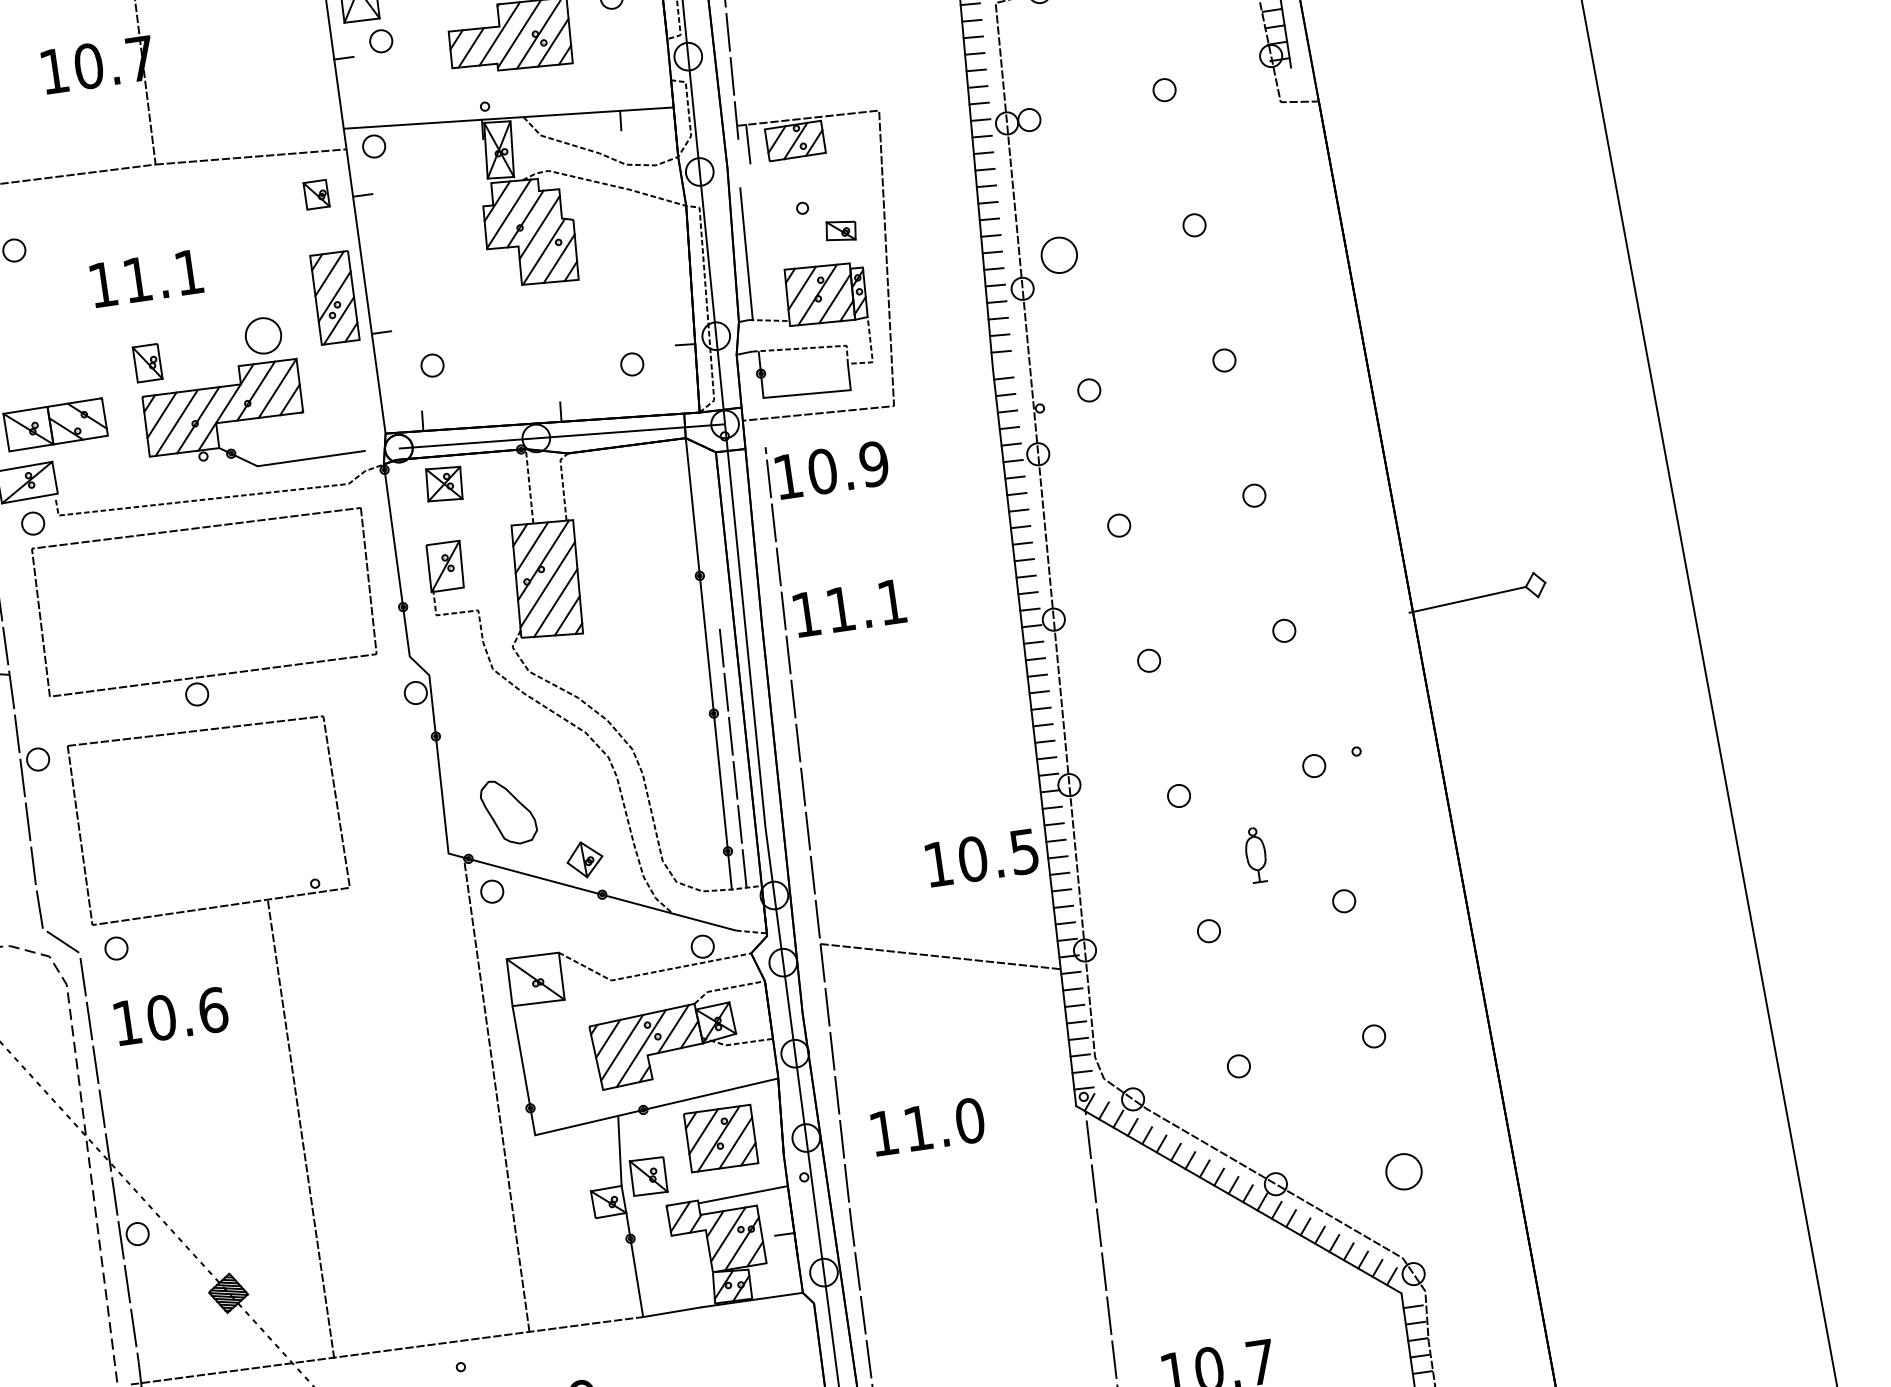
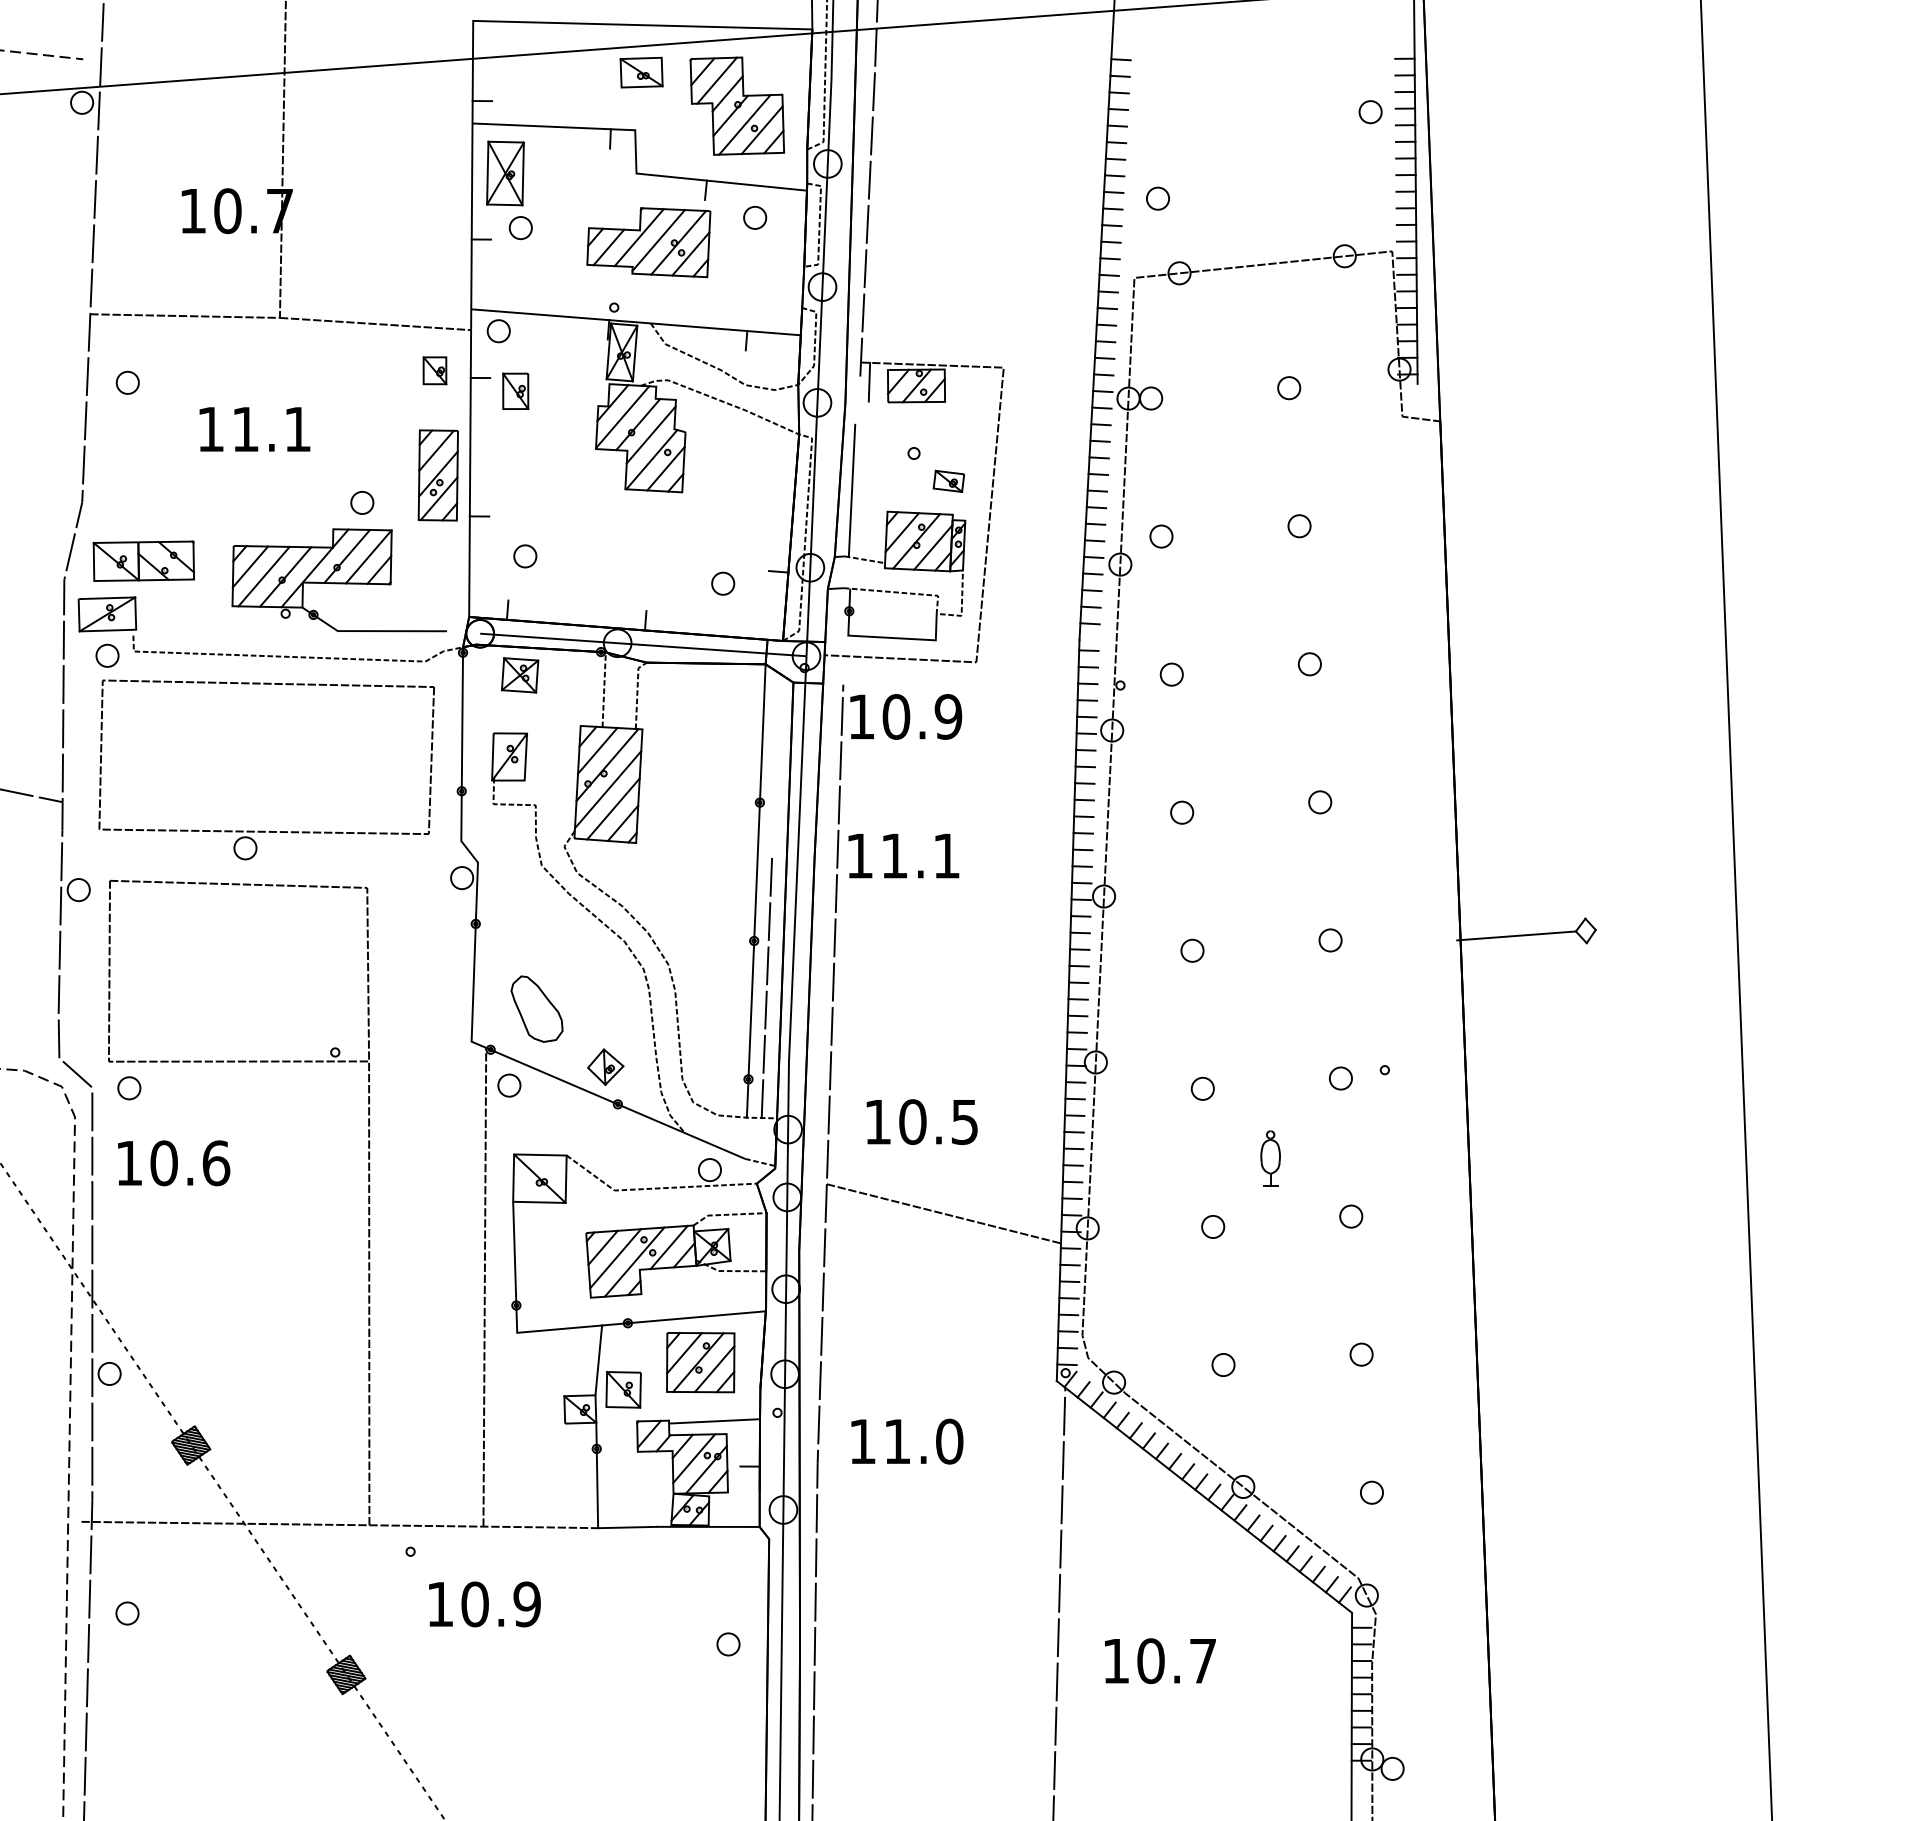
part: (1059, 255) -> (1161, 536), size x0.62
part: (263, 335) -> (362, 502), size x0.62
part: (147, 363) -> (515, 391), moved
text: (981, 857) -> (921, 1121), moved
text: (928, 1126) -> (907, 1441), moved
line: (301, 1129) -> (369, 1293), moved
part: (1403, 1171) -> (1371, 1492), size x0.62

